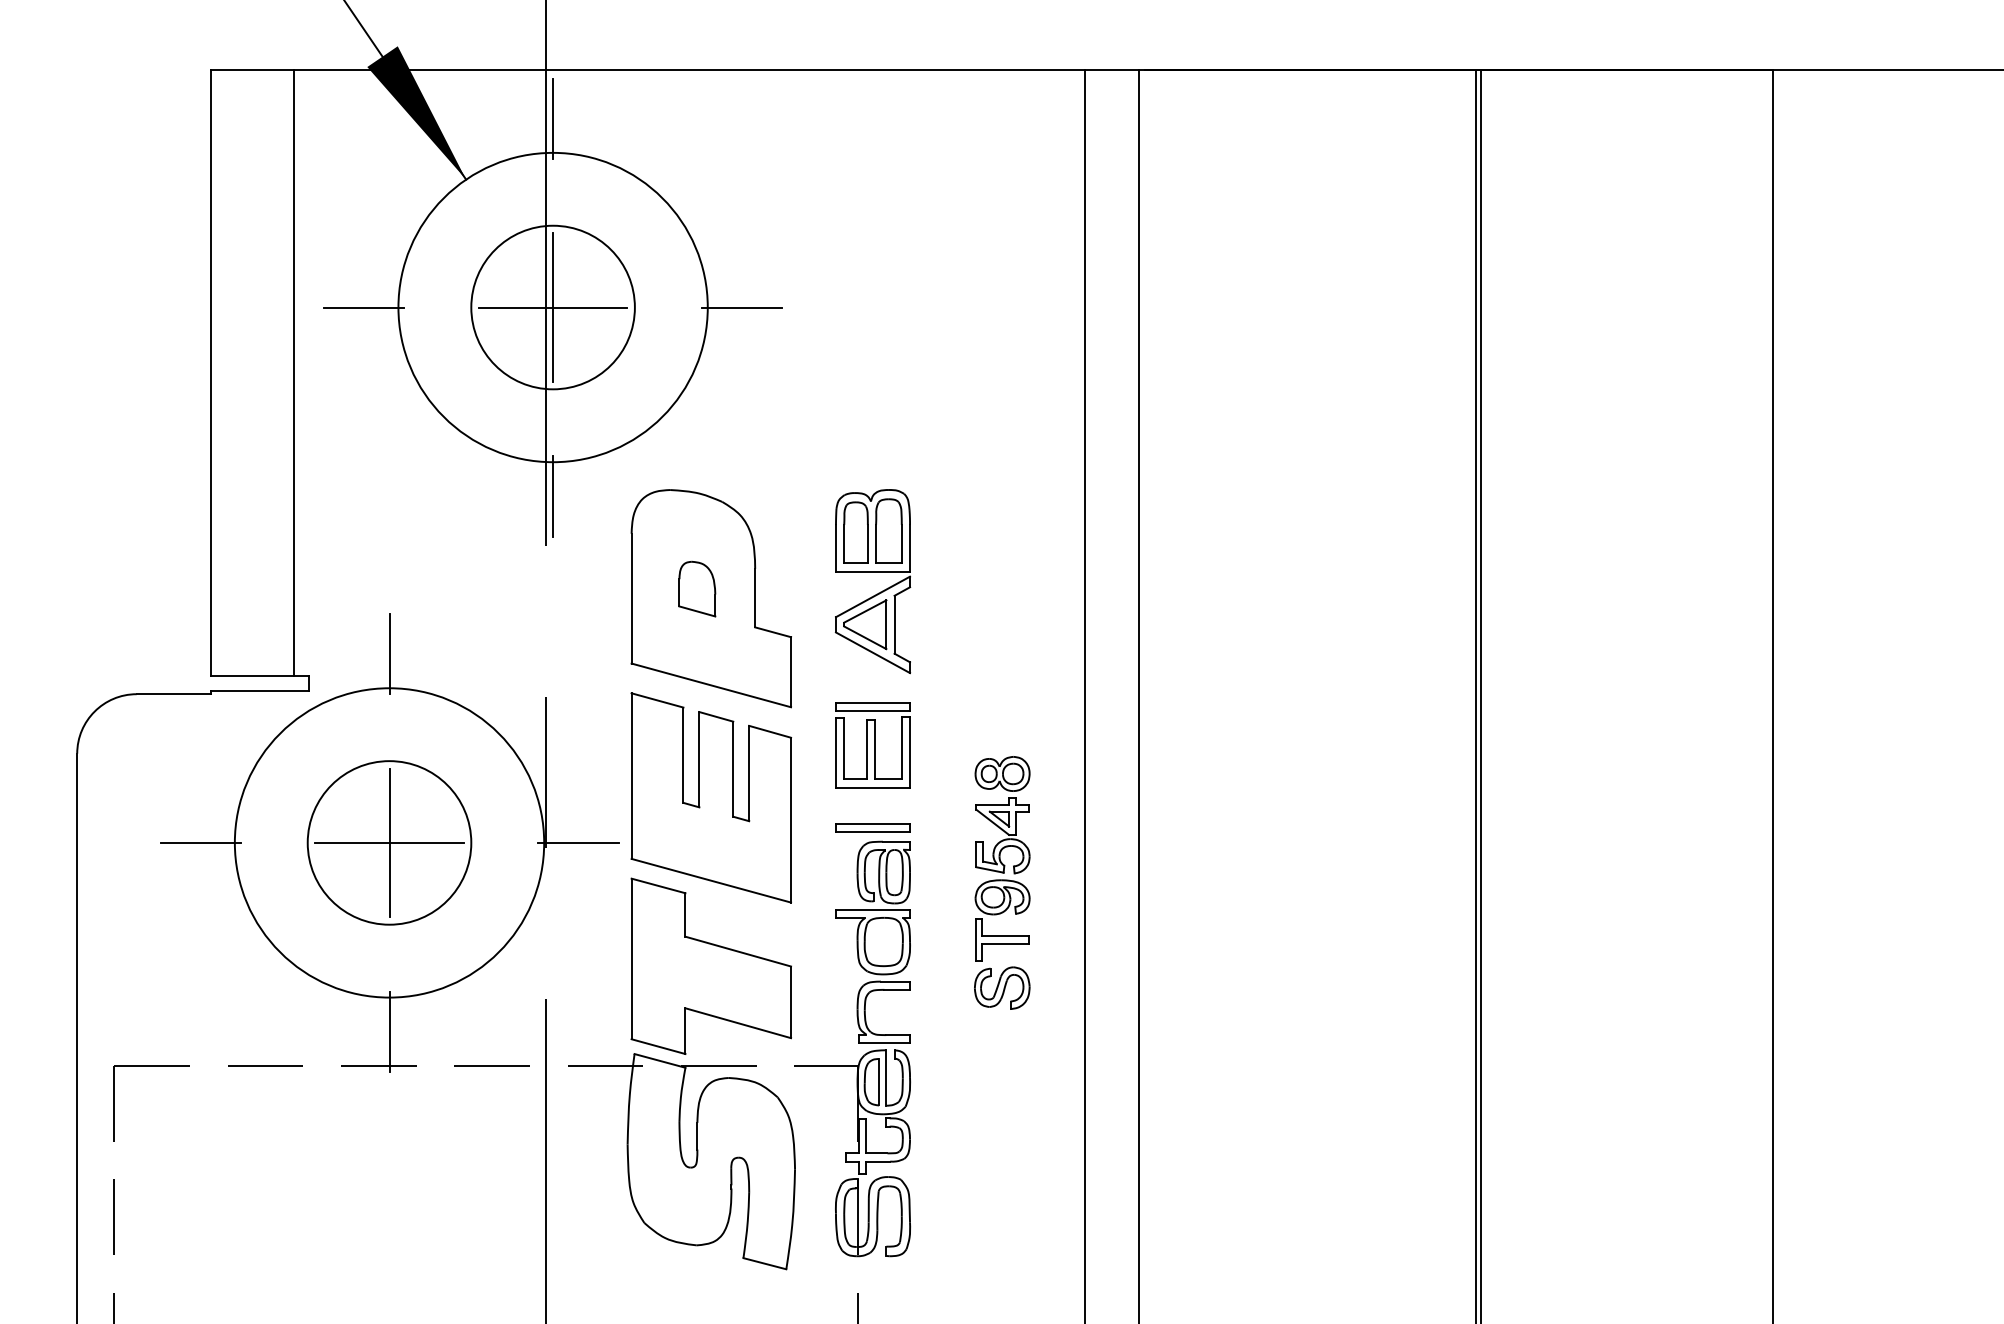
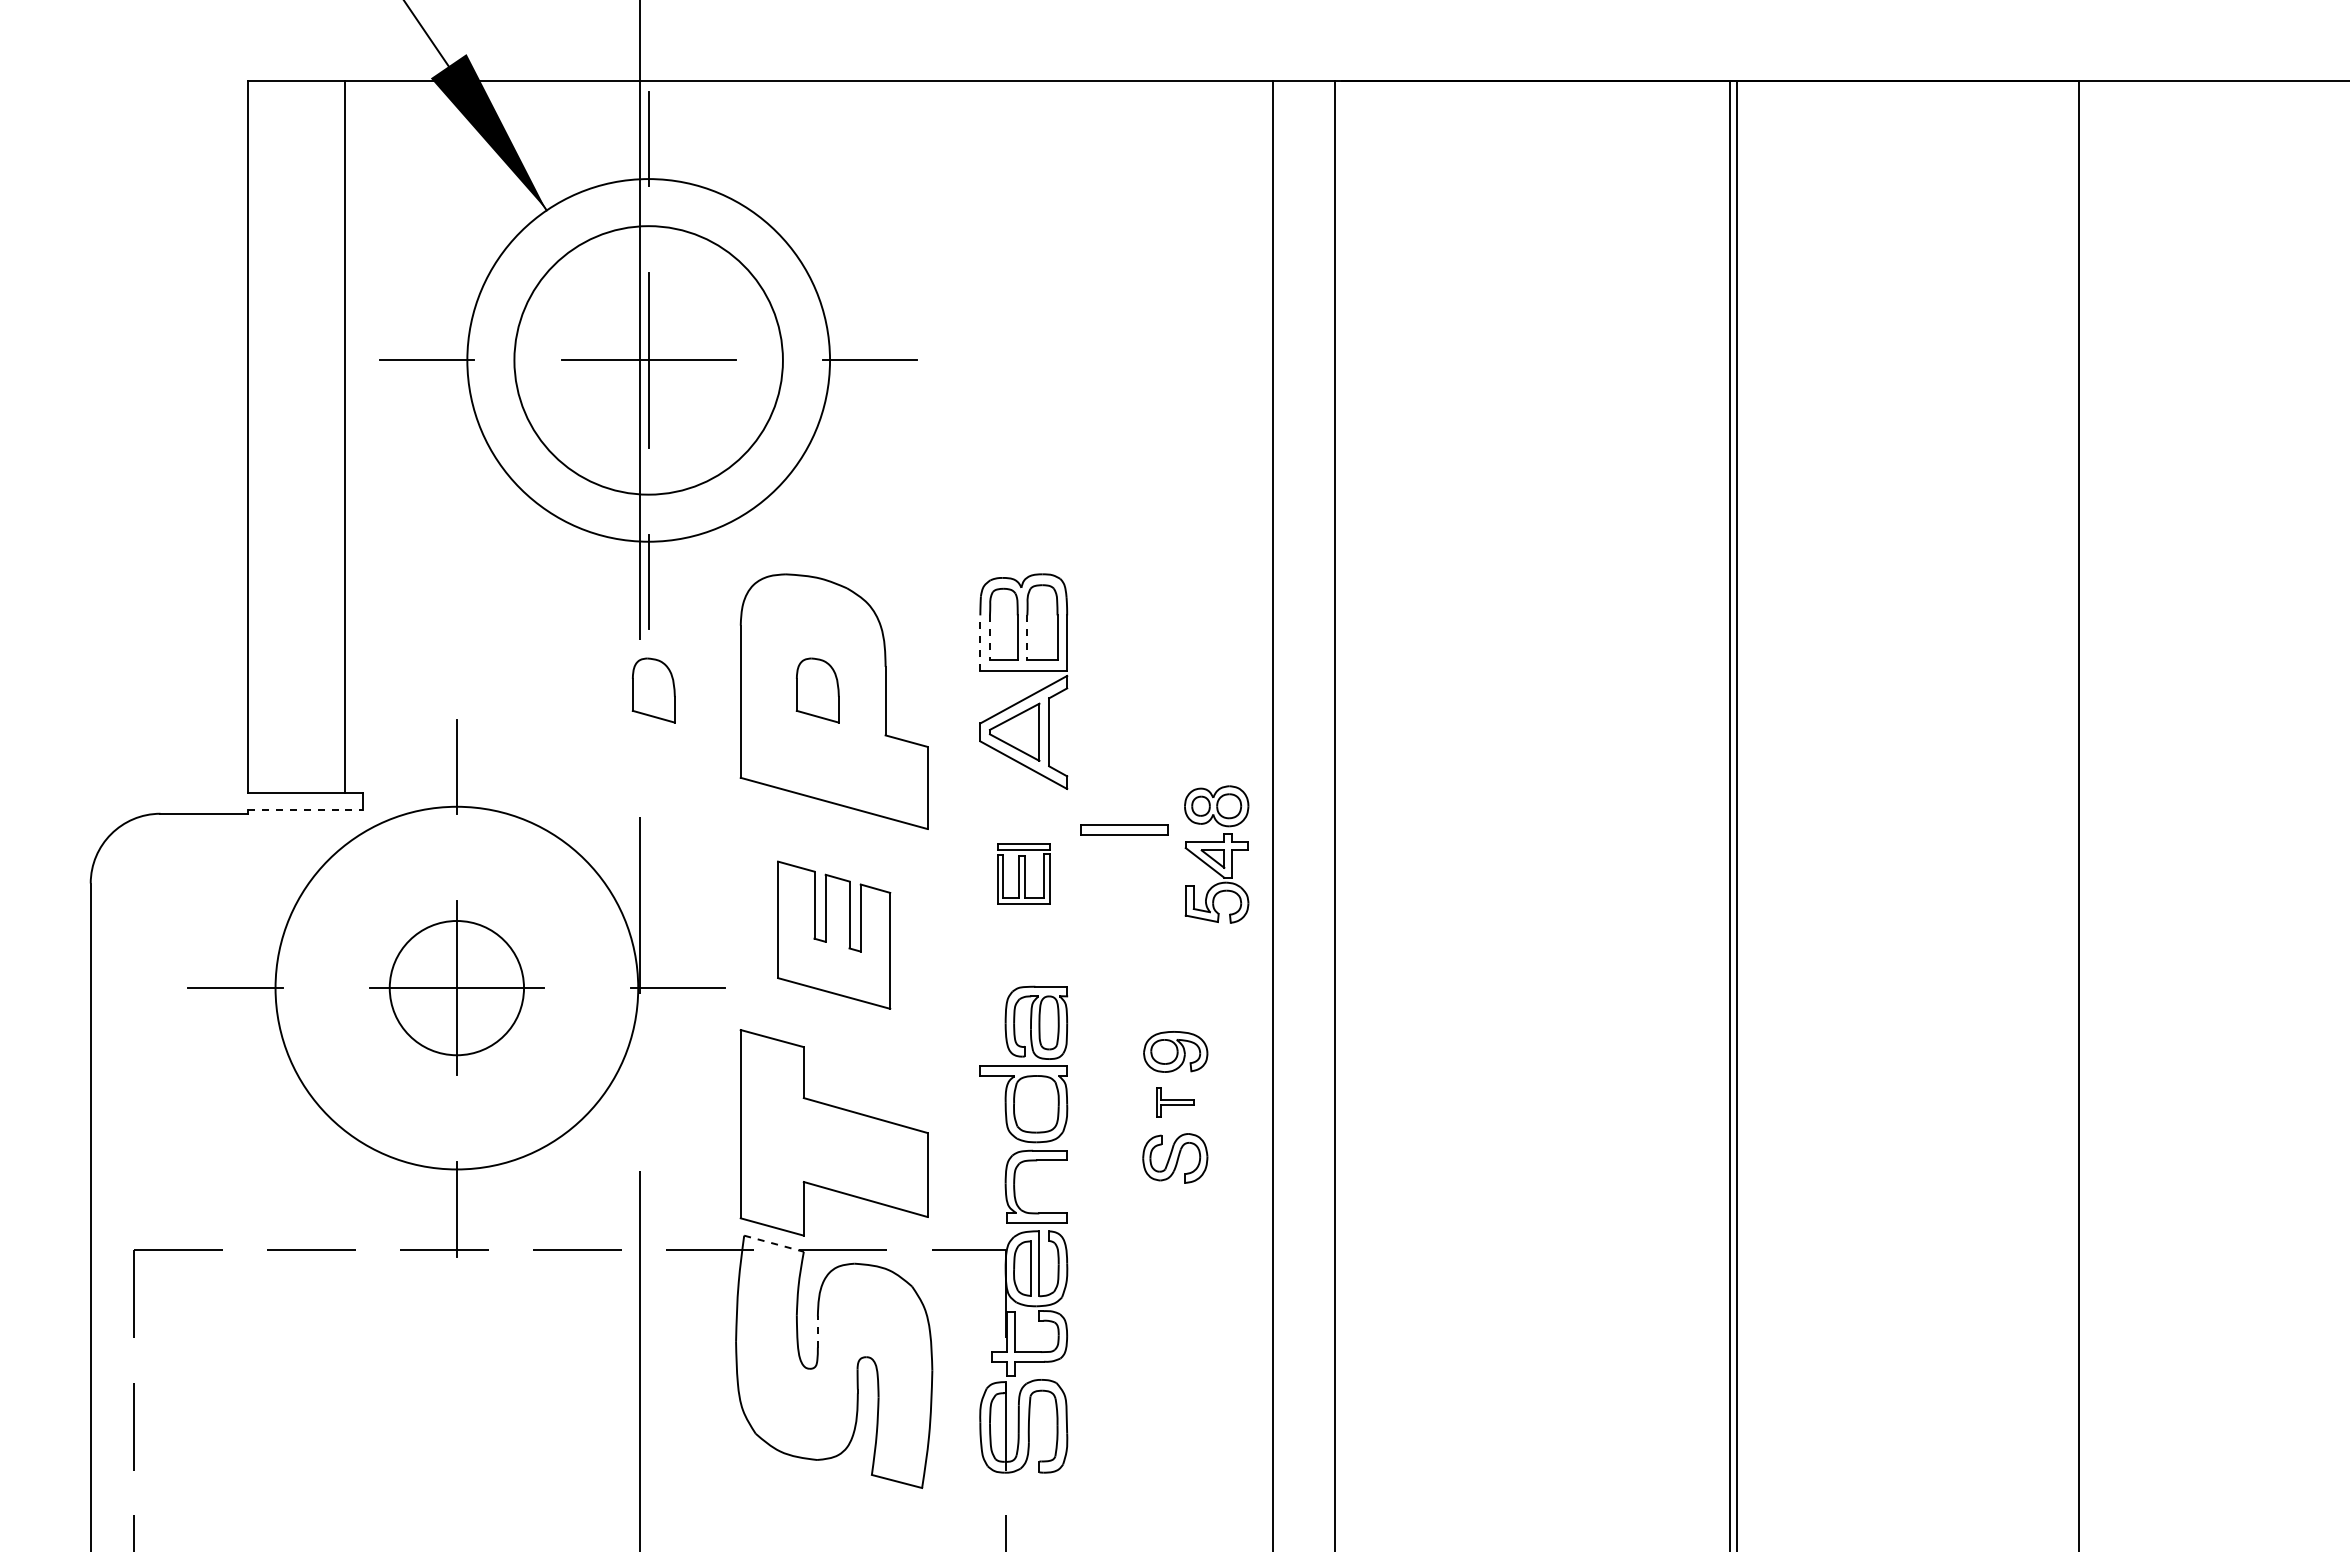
circle: (552, 307) -> (648, 360), size x1.4
line: (843, 544) -> (989, 638), solid -> dashed
line: (876, 544) -> (1027, 638), solid -> dashed
line: (836, 548) -> (980, 643), solid -> dashed
part: (557, 589) -> (653, 690), added
line: (260, 691) -> (305, 810), solid -> dashed
part: (872, 745) -> (1023, 873), size x0.6
part: (710, 797) -> (833, 934), size x0.6
part: (1002, 815) -> (1216, 854), moved
part: (872, 827) -> (1124, 829), moved
circle: (389, 843) -> (456, 988), size x0.7
part: (1002, 940) -> (1175, 1102), size x0.6
line: (660, 1060) -> (774, 1243), solid -> dashed
line: (697, 1136) -> (817, 1332), solid -> dashed

